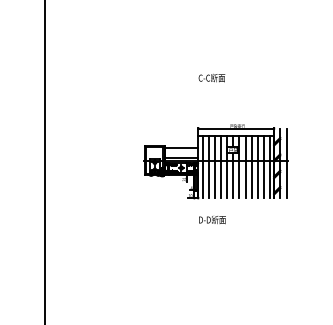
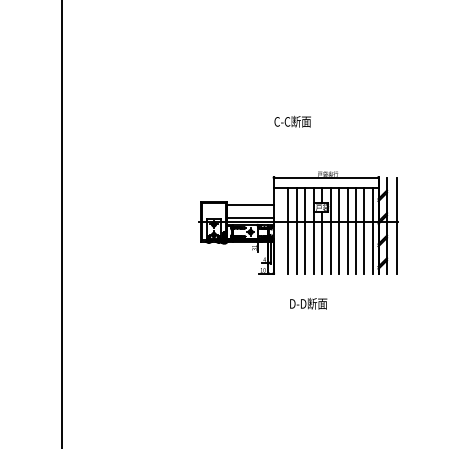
text: (211, 78) -> (292, 122), moved
line: (202, 167) -> (279, 231), removed
text: (212, 220) -> (308, 304), moved

